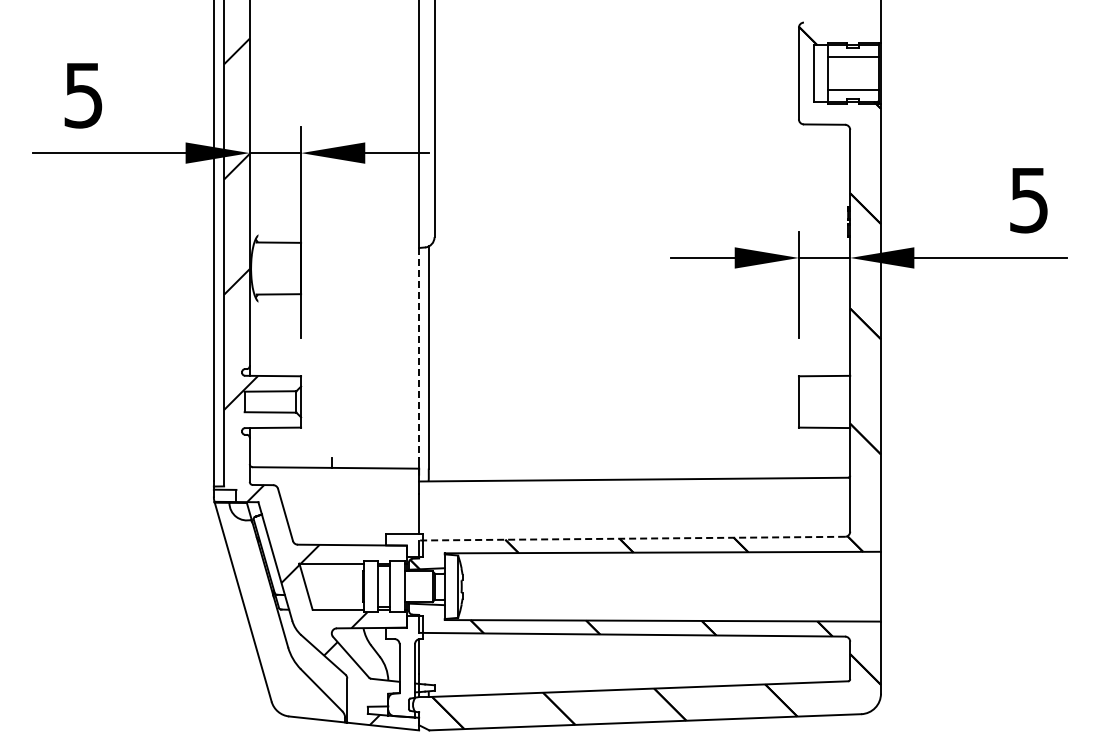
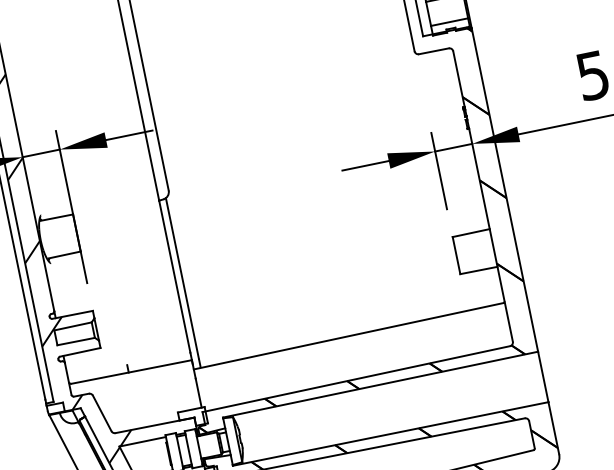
line: (419, 353) -> (175, 276), dashed -> solid
line: (631, 538) -> (355, 379), dashed -> solid

